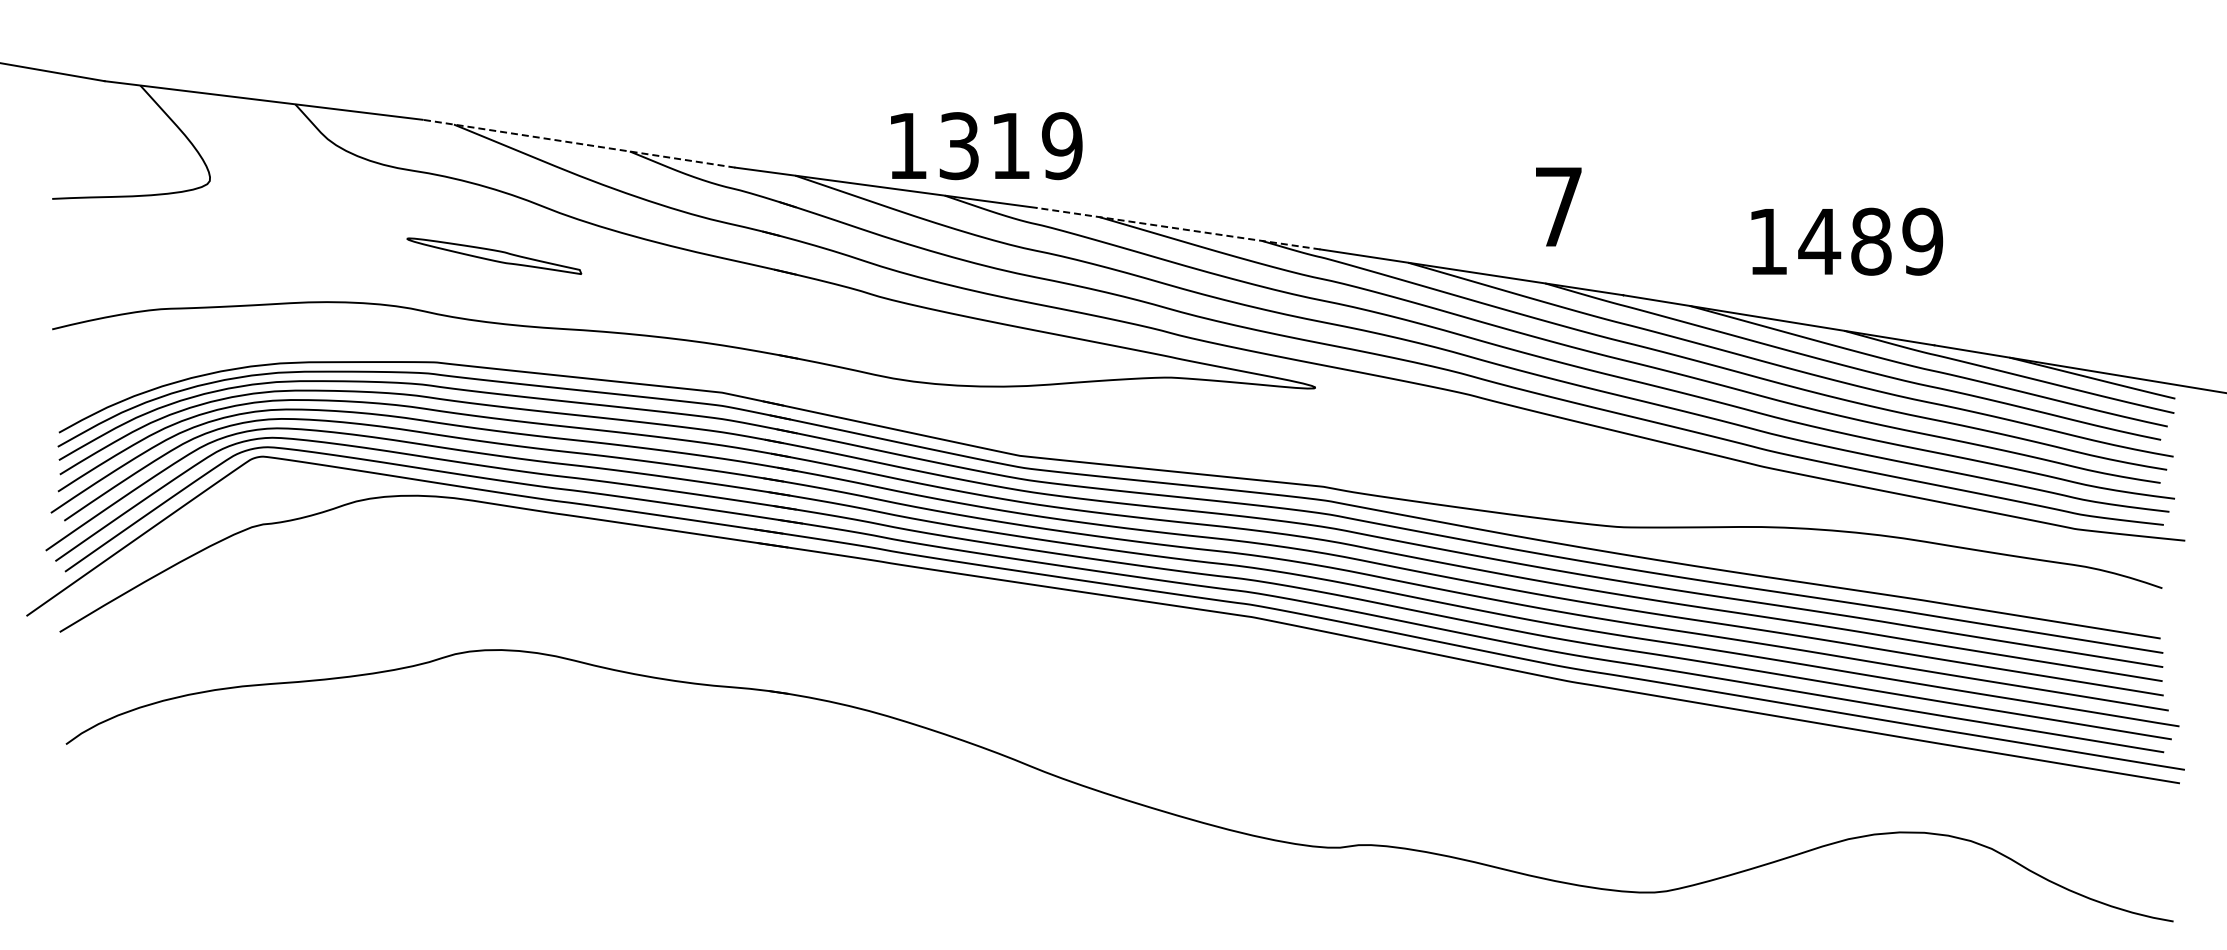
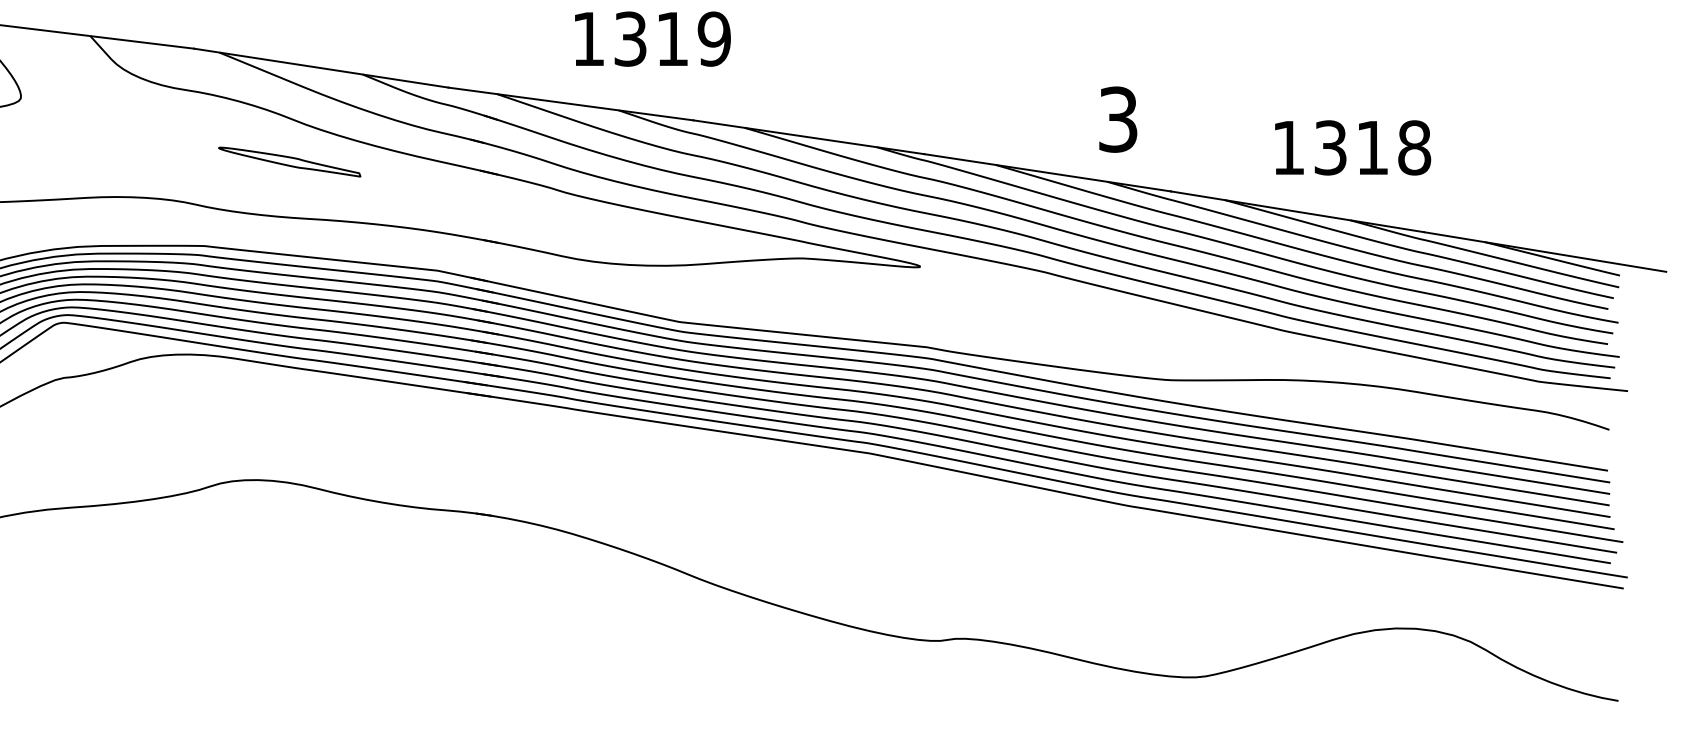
line: (578, 143) -> (320, 67), dashed -> solid
text: (986, 146) -> (652, 39), moved
text: (1558, 206) -> (1118, 119), 7 -> 3
line: (1177, 228) -> (808, 137), dashed -> solid
text: (1870, 241) -> (1371, 147), 1489 -> 1318
part: (494, 255) -> (289, 161), moved

